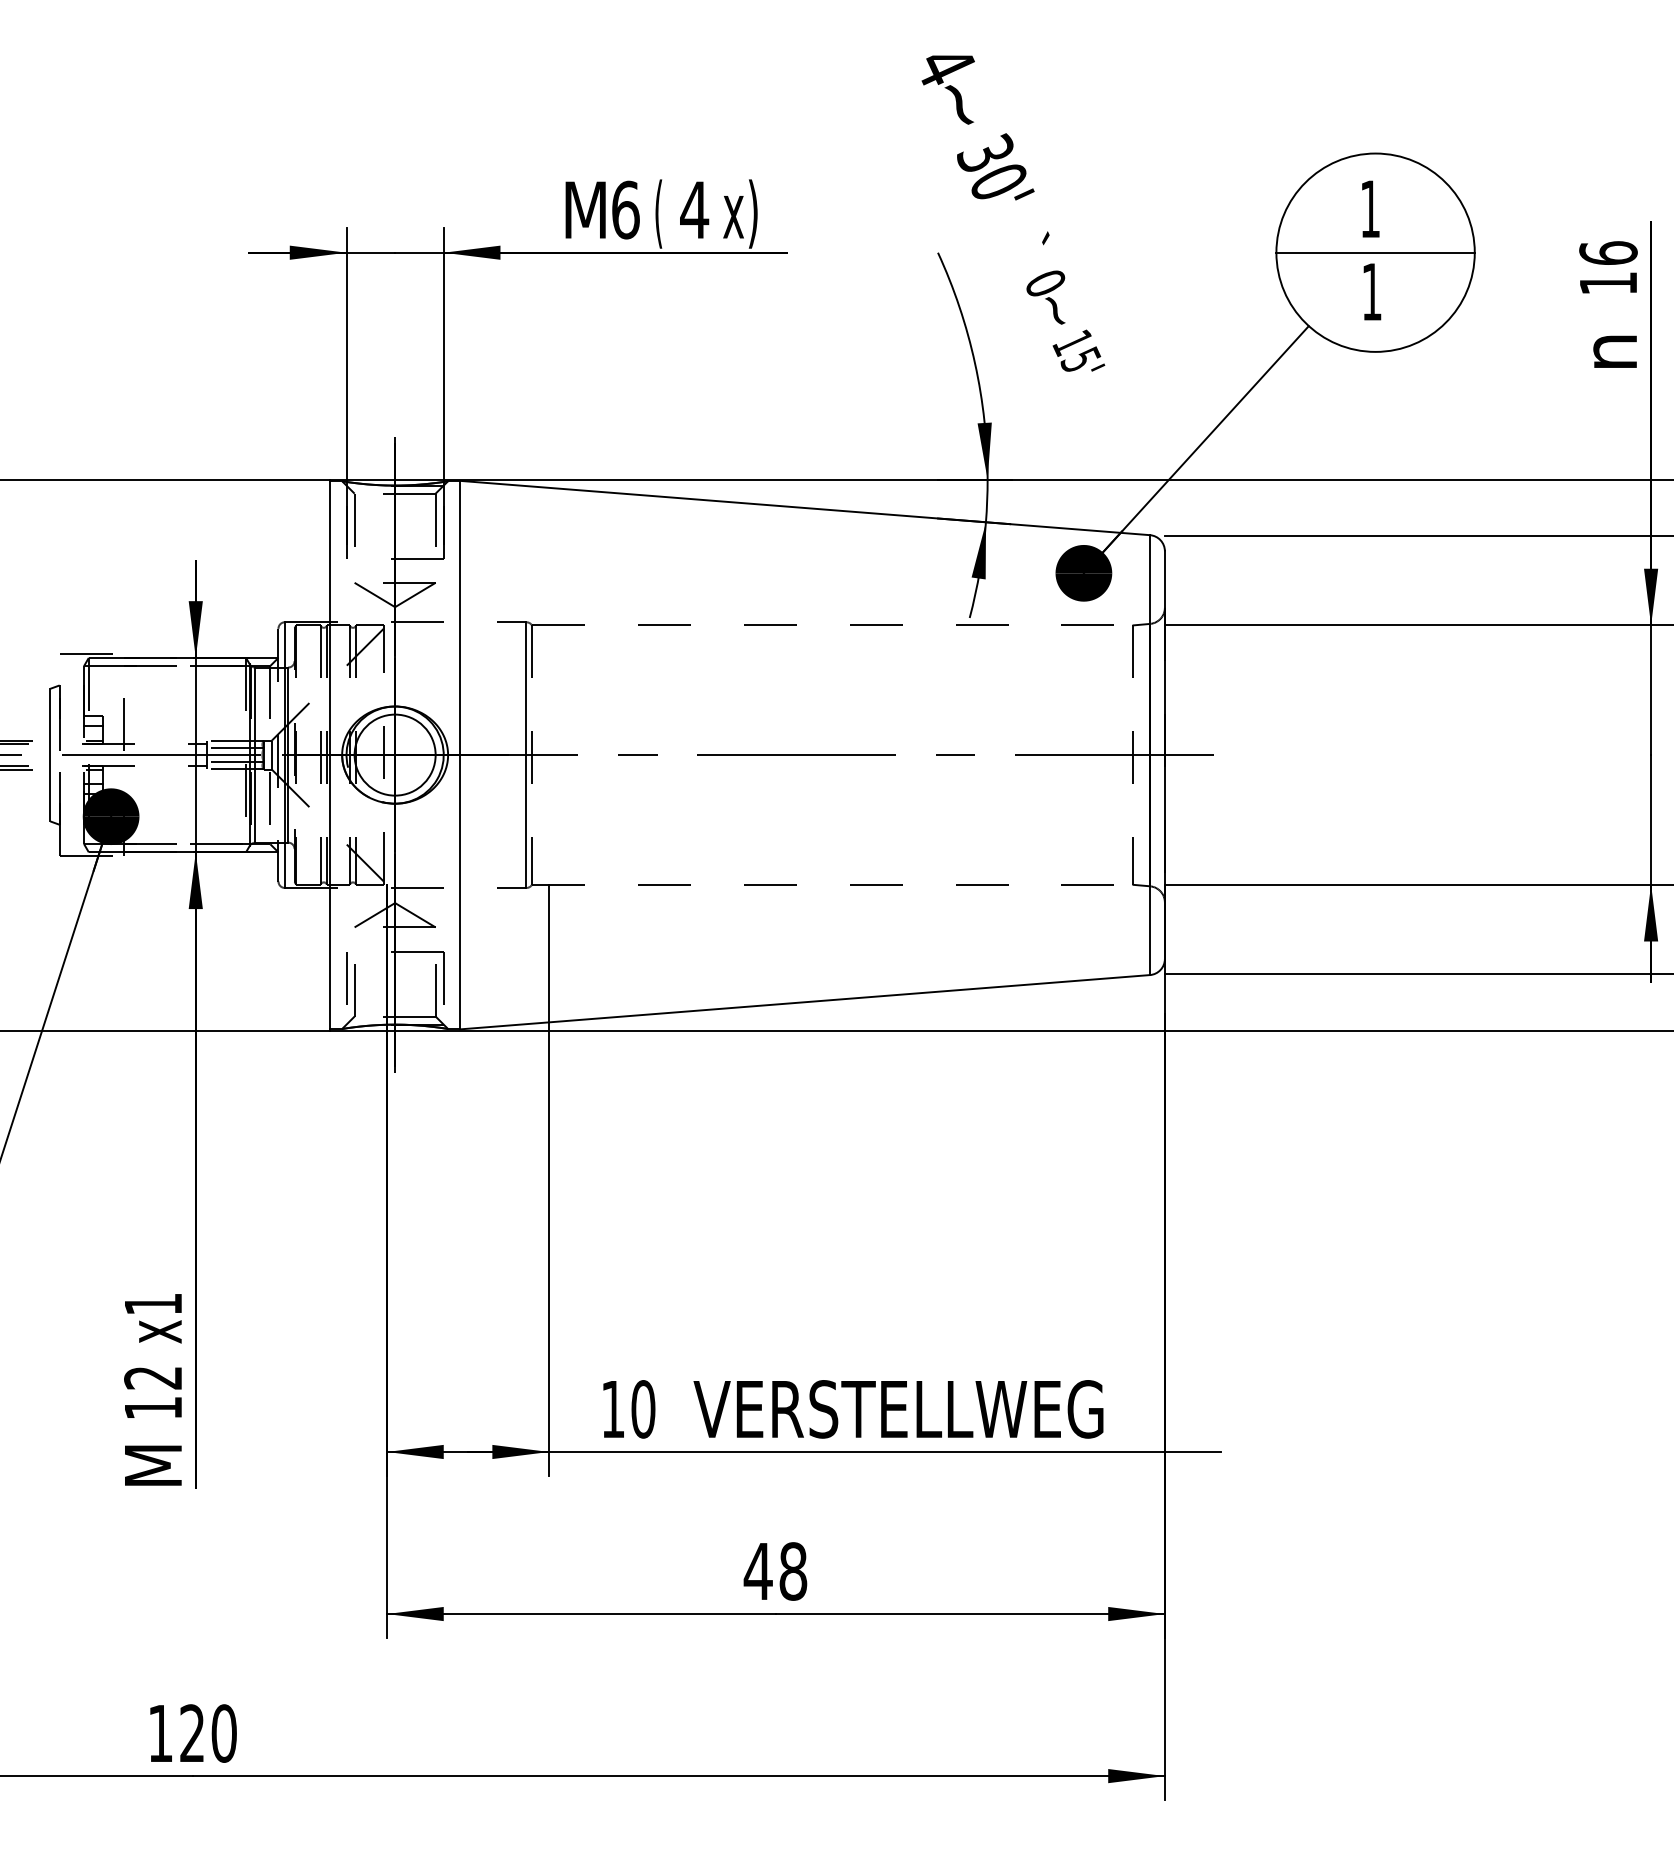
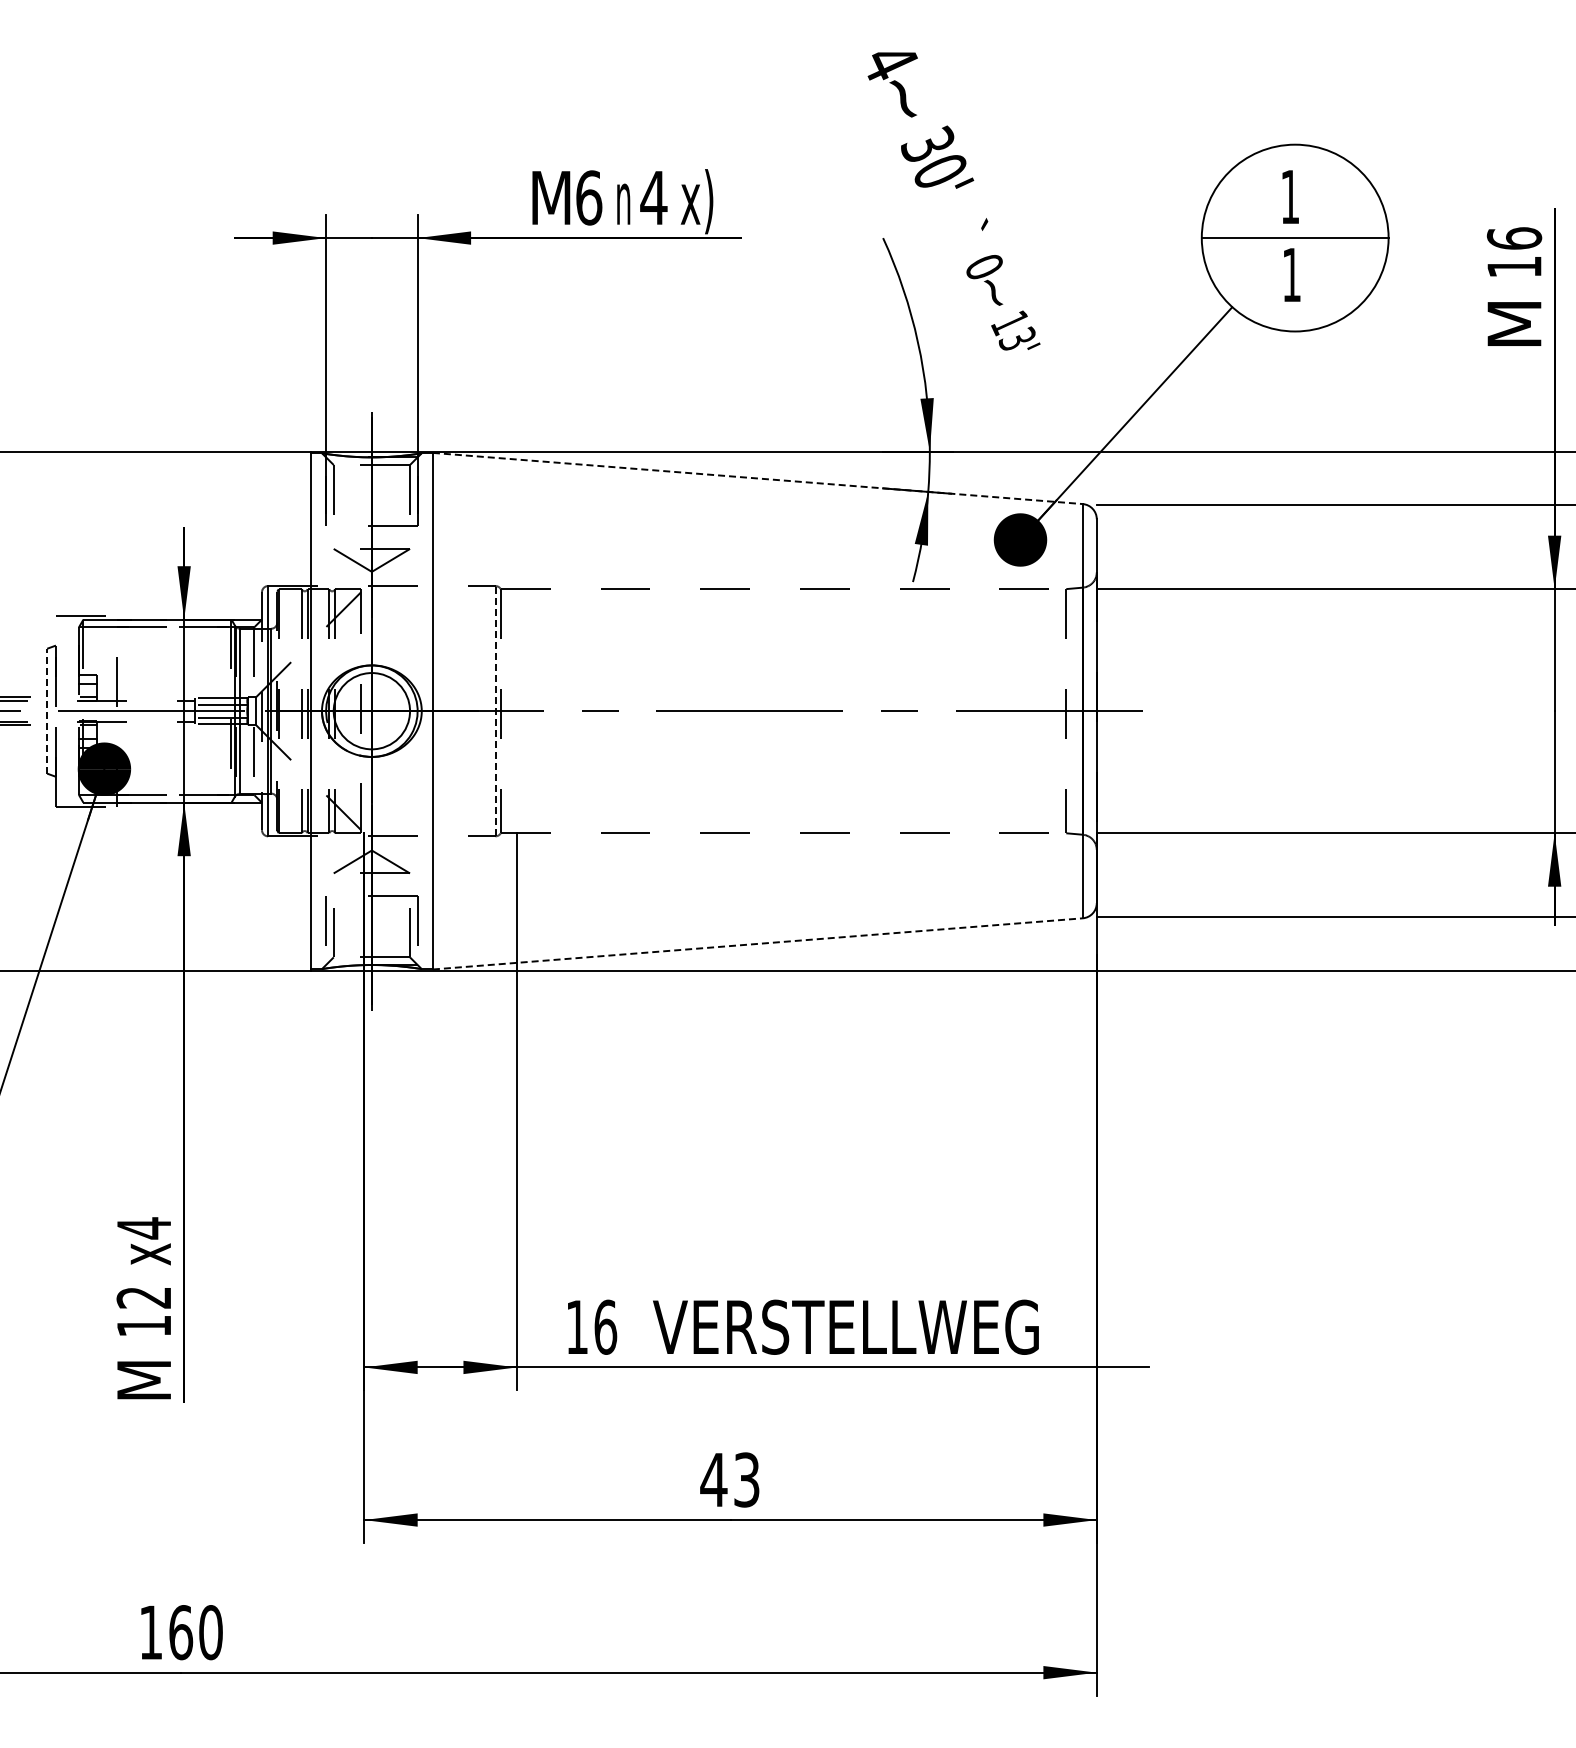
text: (662, 213) -> (623, 201), ( -> n
text: (1608, 344) -> (1514, 324), n -> M
text: (1080, 359) -> (1017, 338), 15' -> 13'
line: (804, 508) -> (757, 478), solid -> dashed
line: (50, 754) -> (47, 710), solid -> dashed
line: (526, 754) -> (495, 710), solid -> dashed
line: (804, 1001) -> (757, 943), solid -> dashed
text: (152, 1304) -> (143, 1228), x1 -> x4
text: (643, 1408) -> (605, 1326), 10 -> 16
text: (792, 1570) -> (746, 1479), 48 -> 43
text: (192, 1733) -> (181, 1632), 120 -> 160

